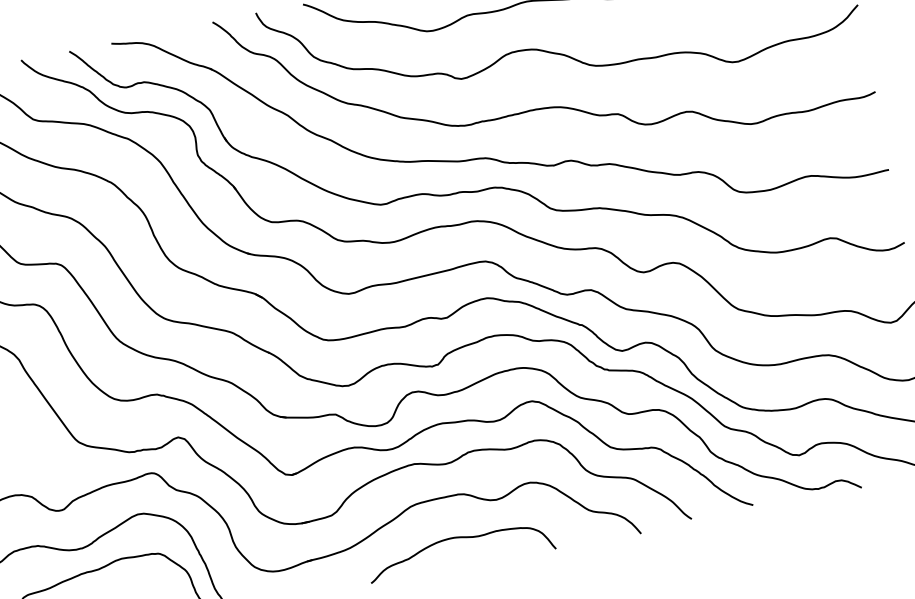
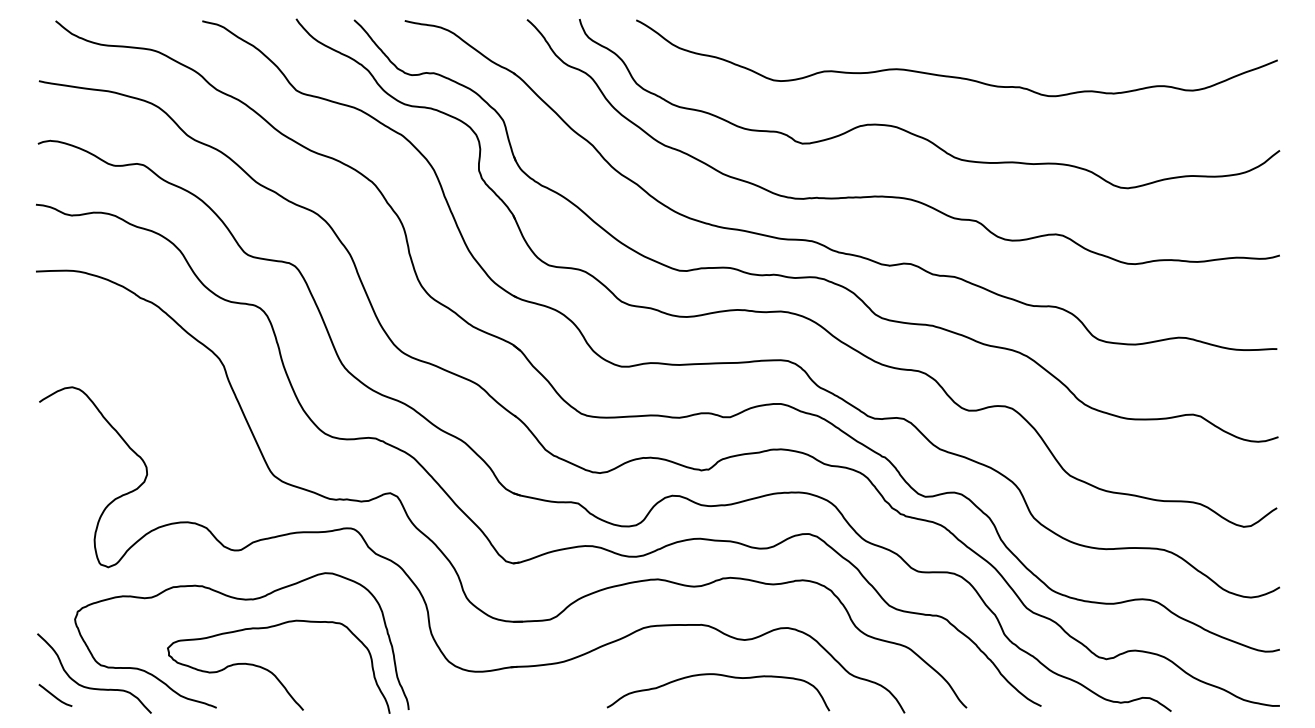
curve: (461, 538) -> (722, 676), moved

